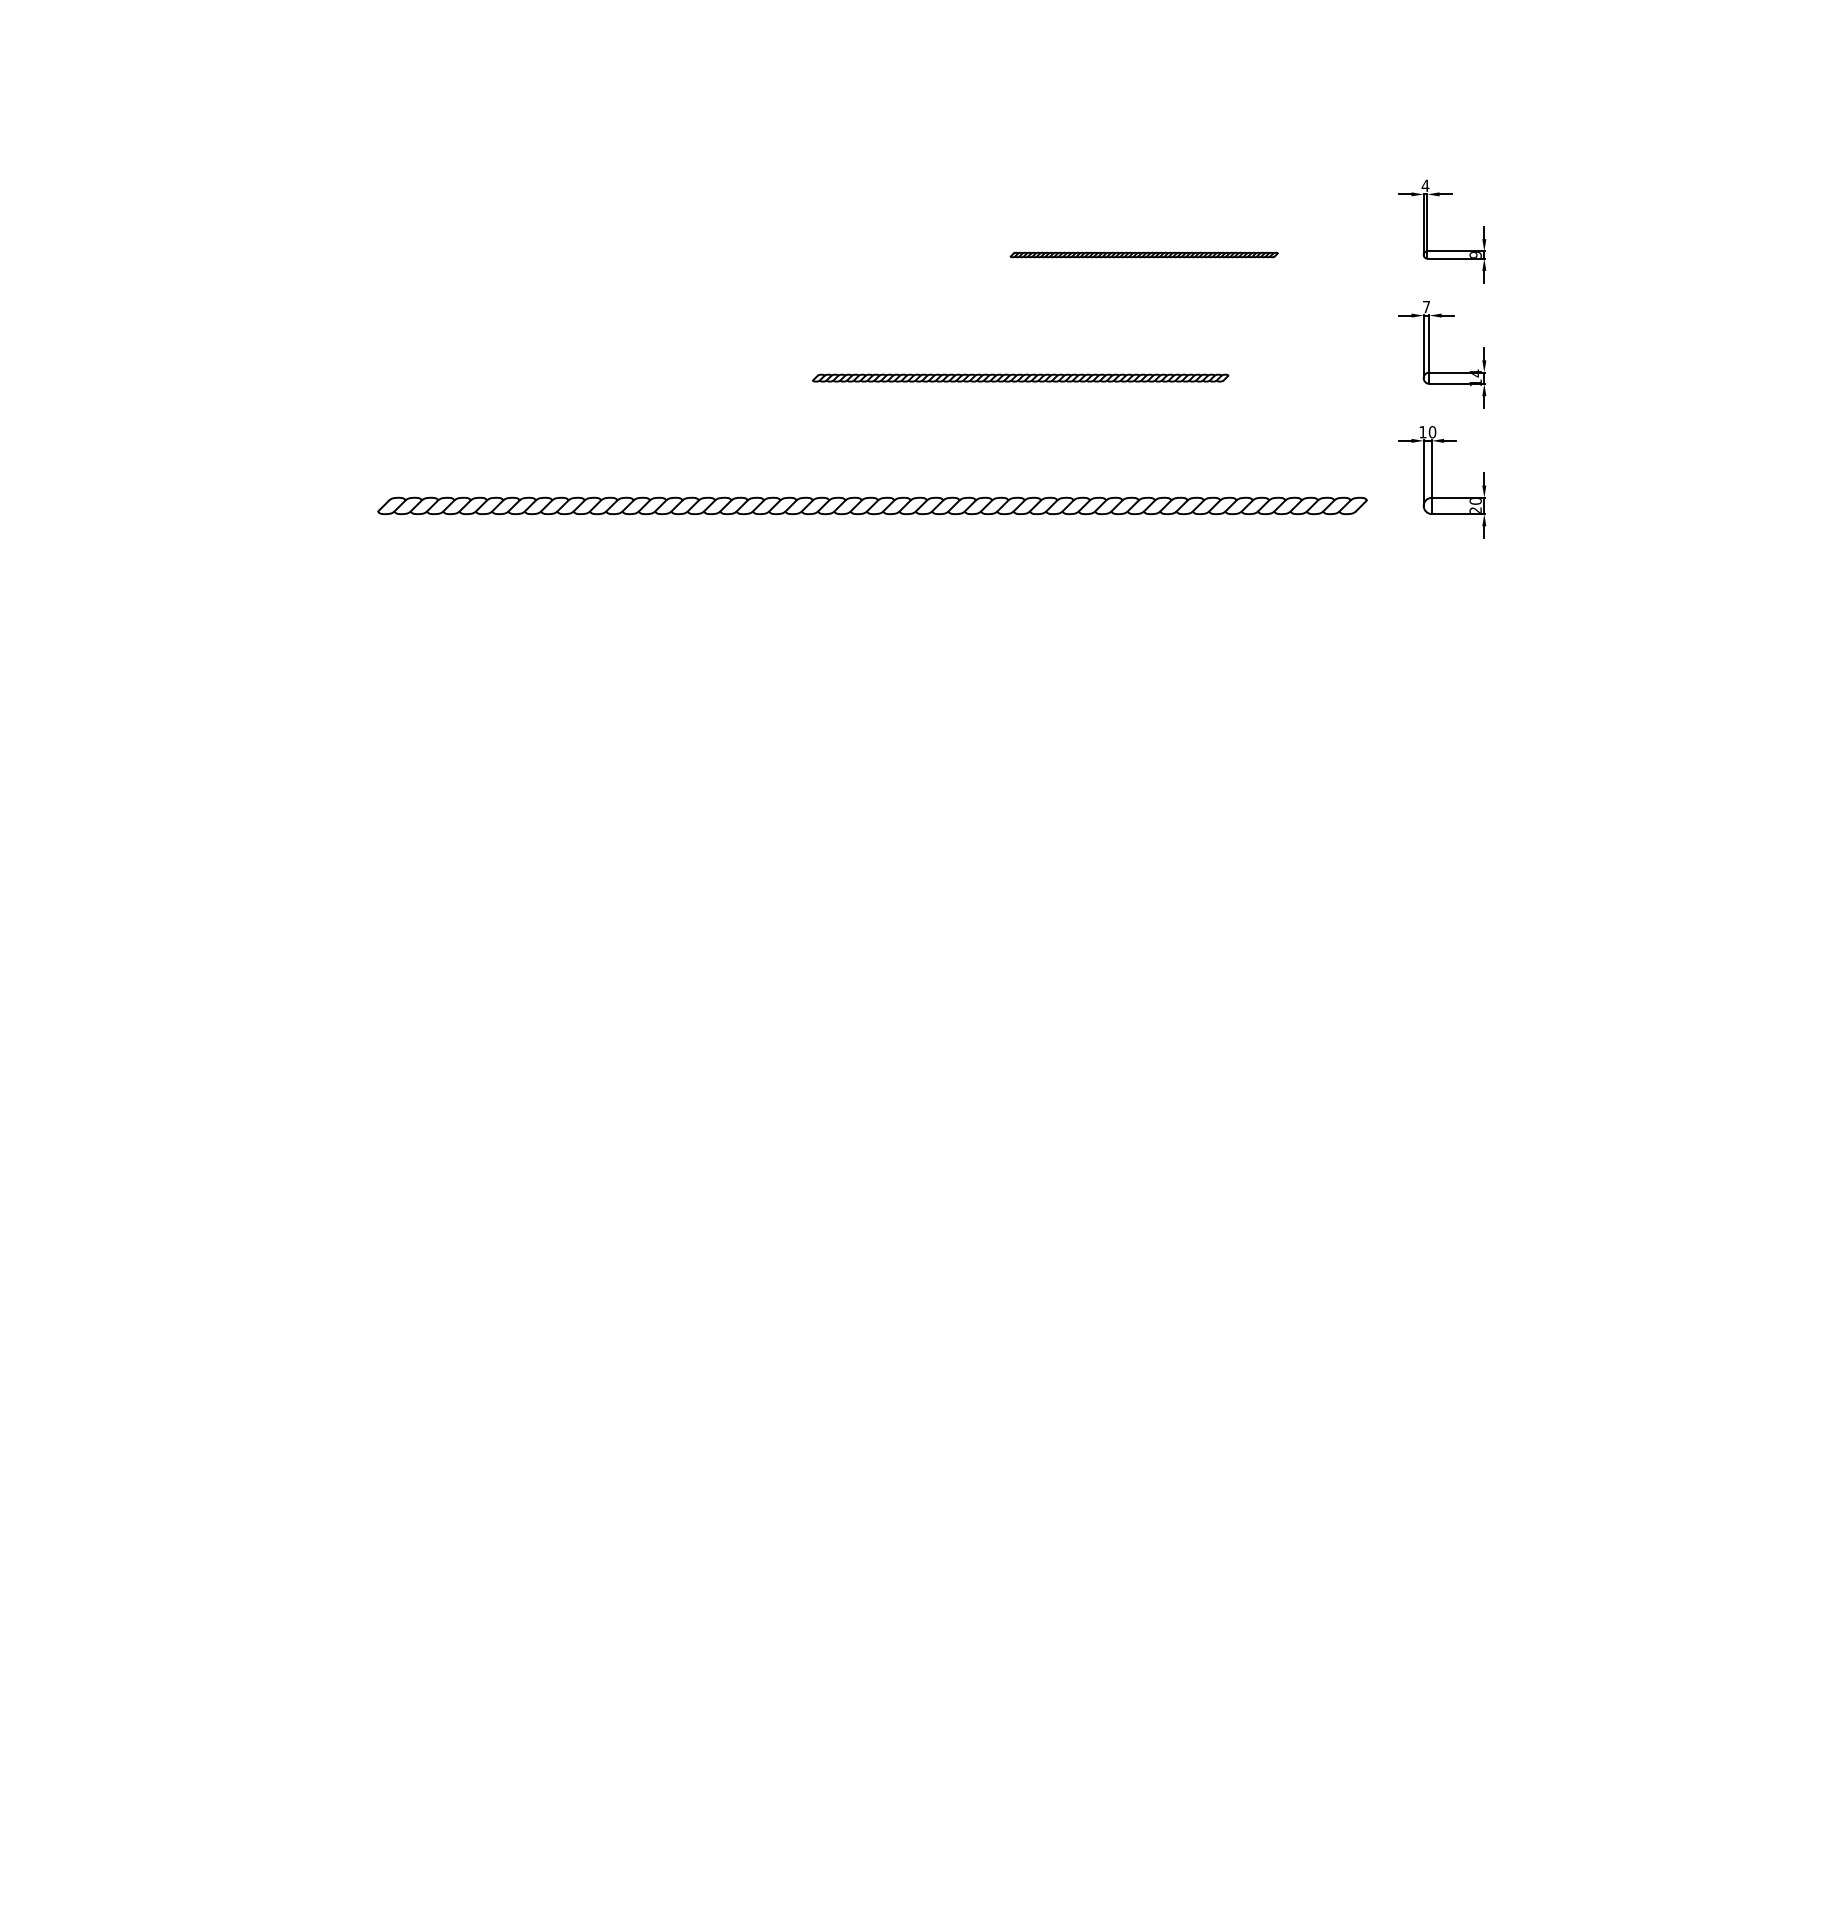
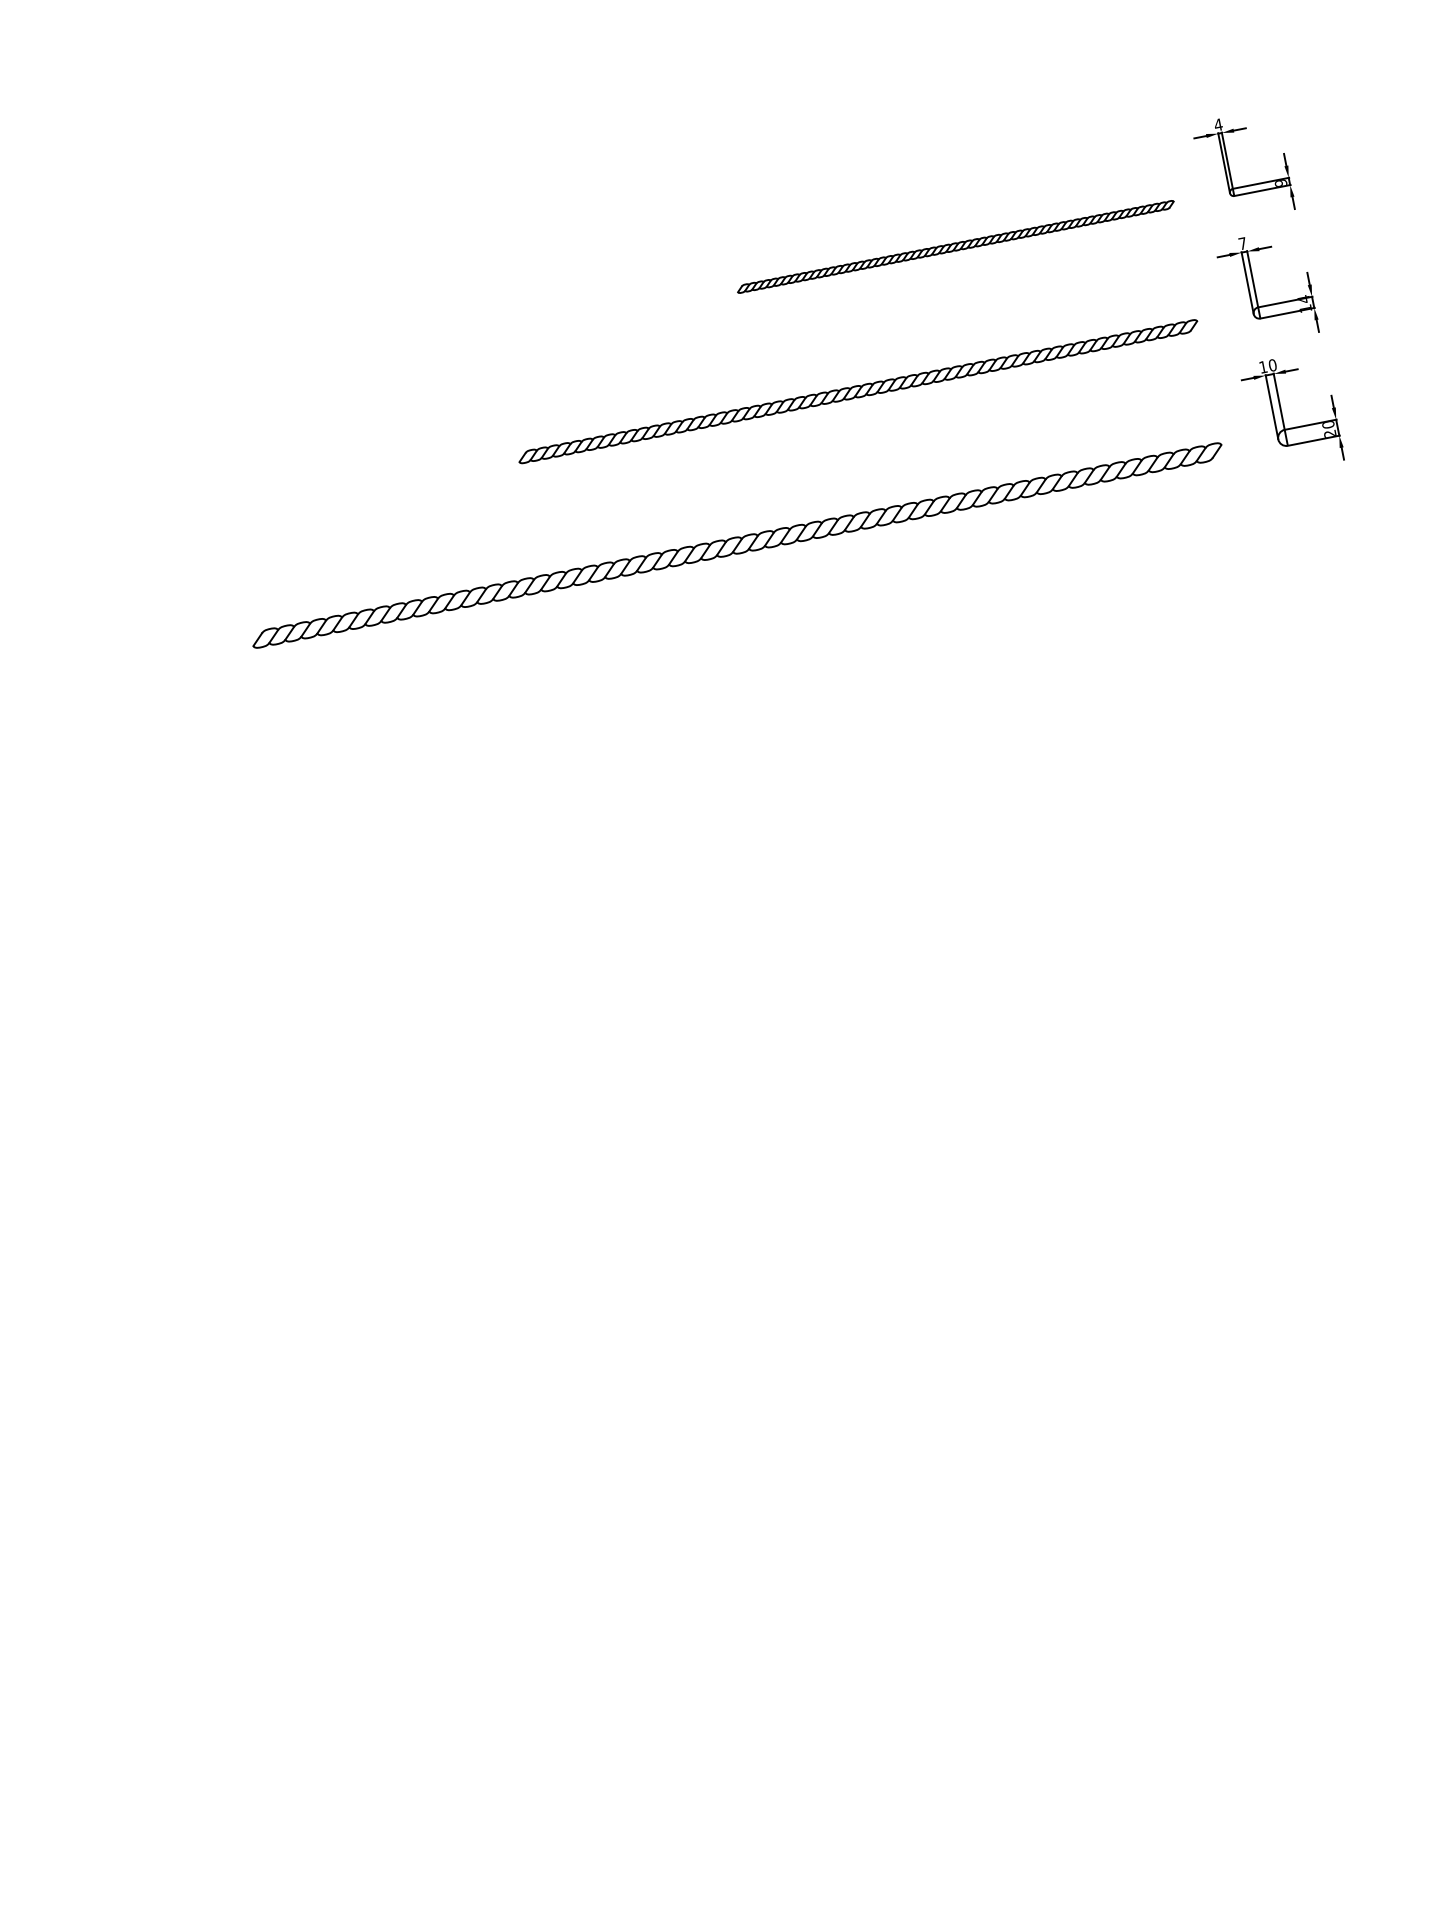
part: (1143, 254) -> (954, 246), size x1.67
part: (1020, 377) -> (857, 390), size x1.67

